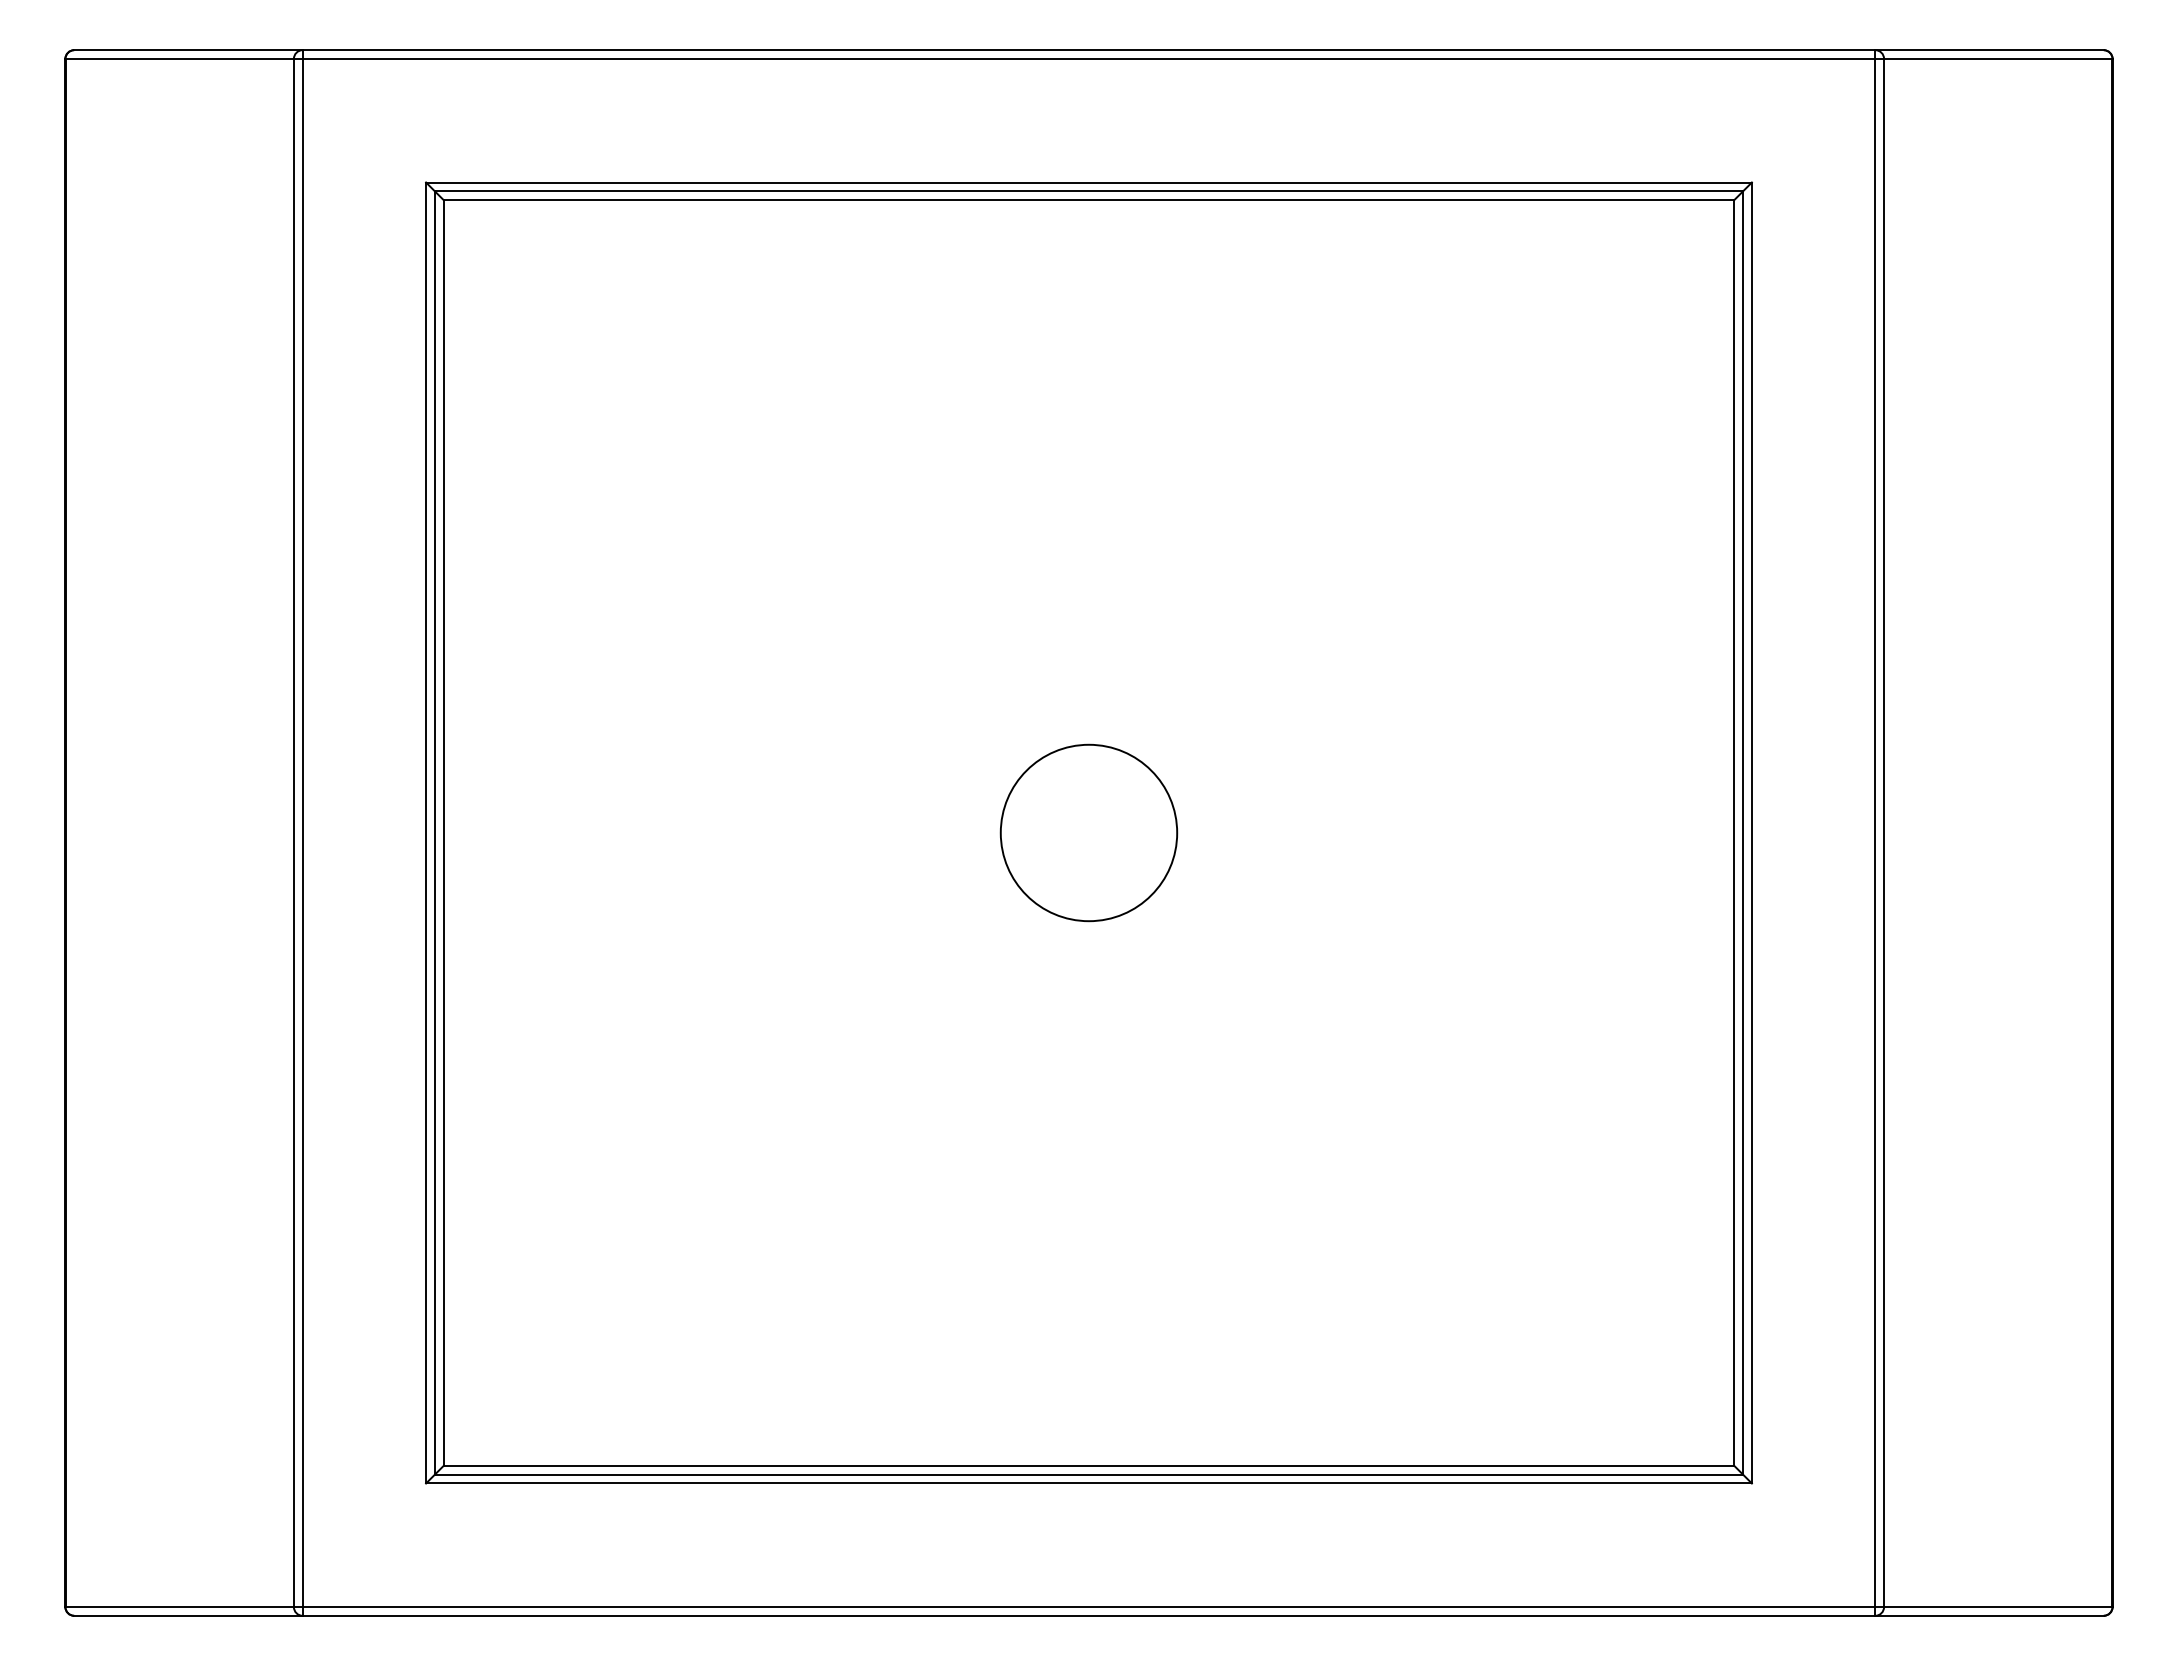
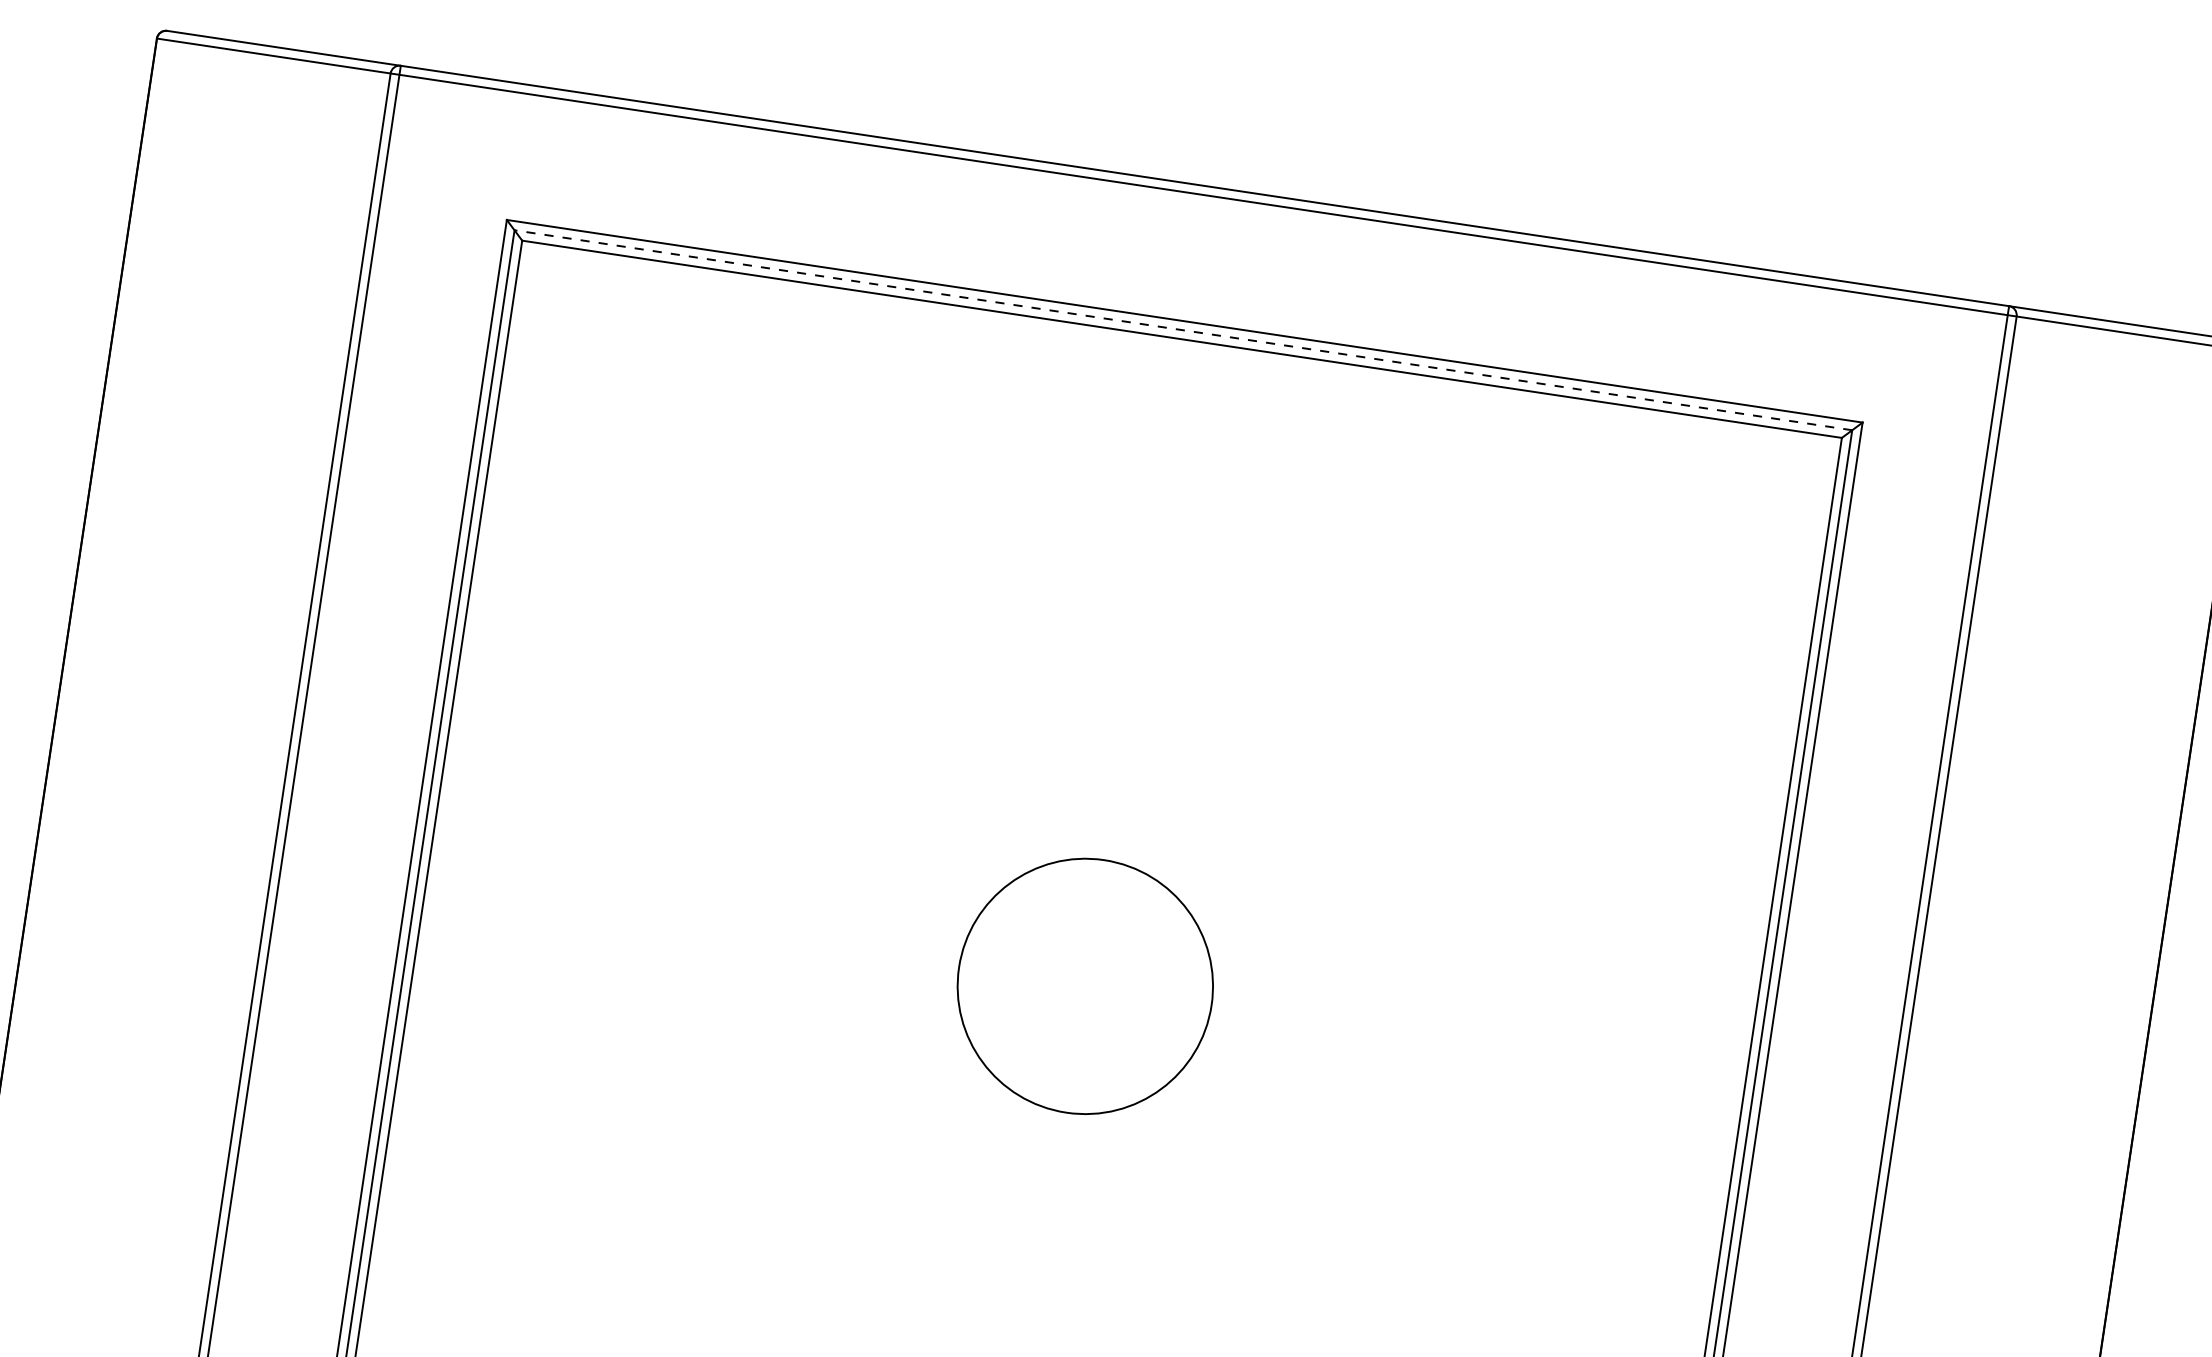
line: (1088, 191) -> (1182, 330), solid -> dashed
circle: (1088, 832) -> (1084, 985), size x1.4

